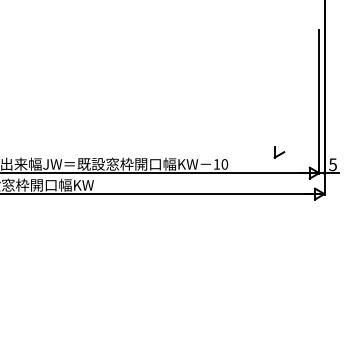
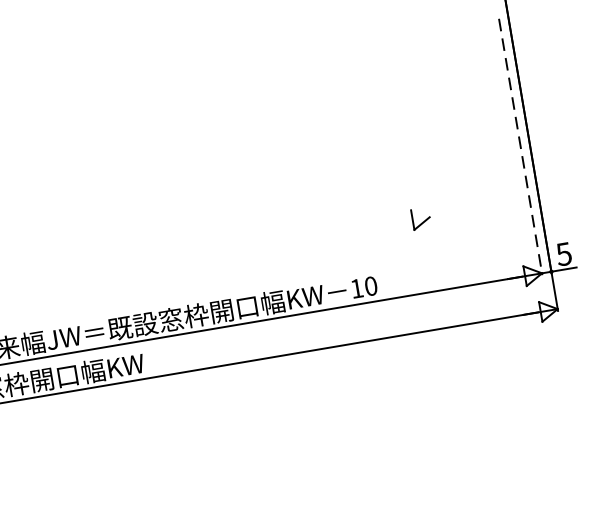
line: (319, 102) -> (521, 147), solid -> dashed
part: (279, 152) -> (421, 219), moved

